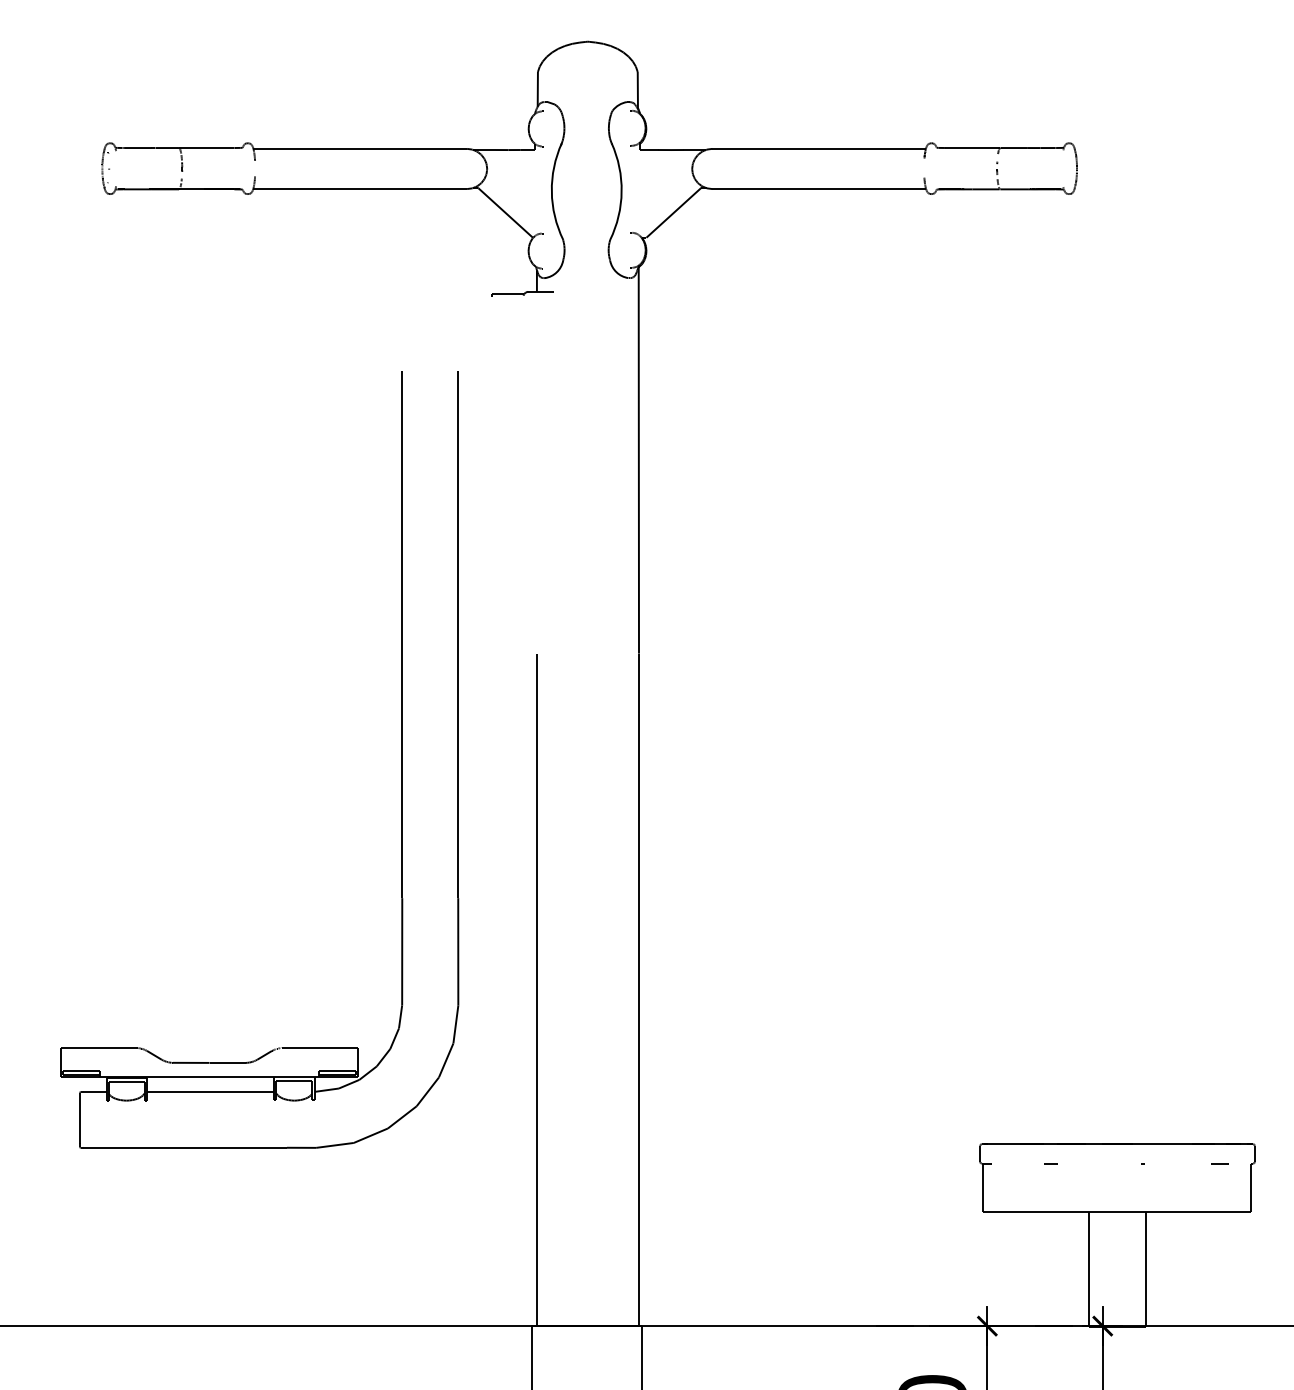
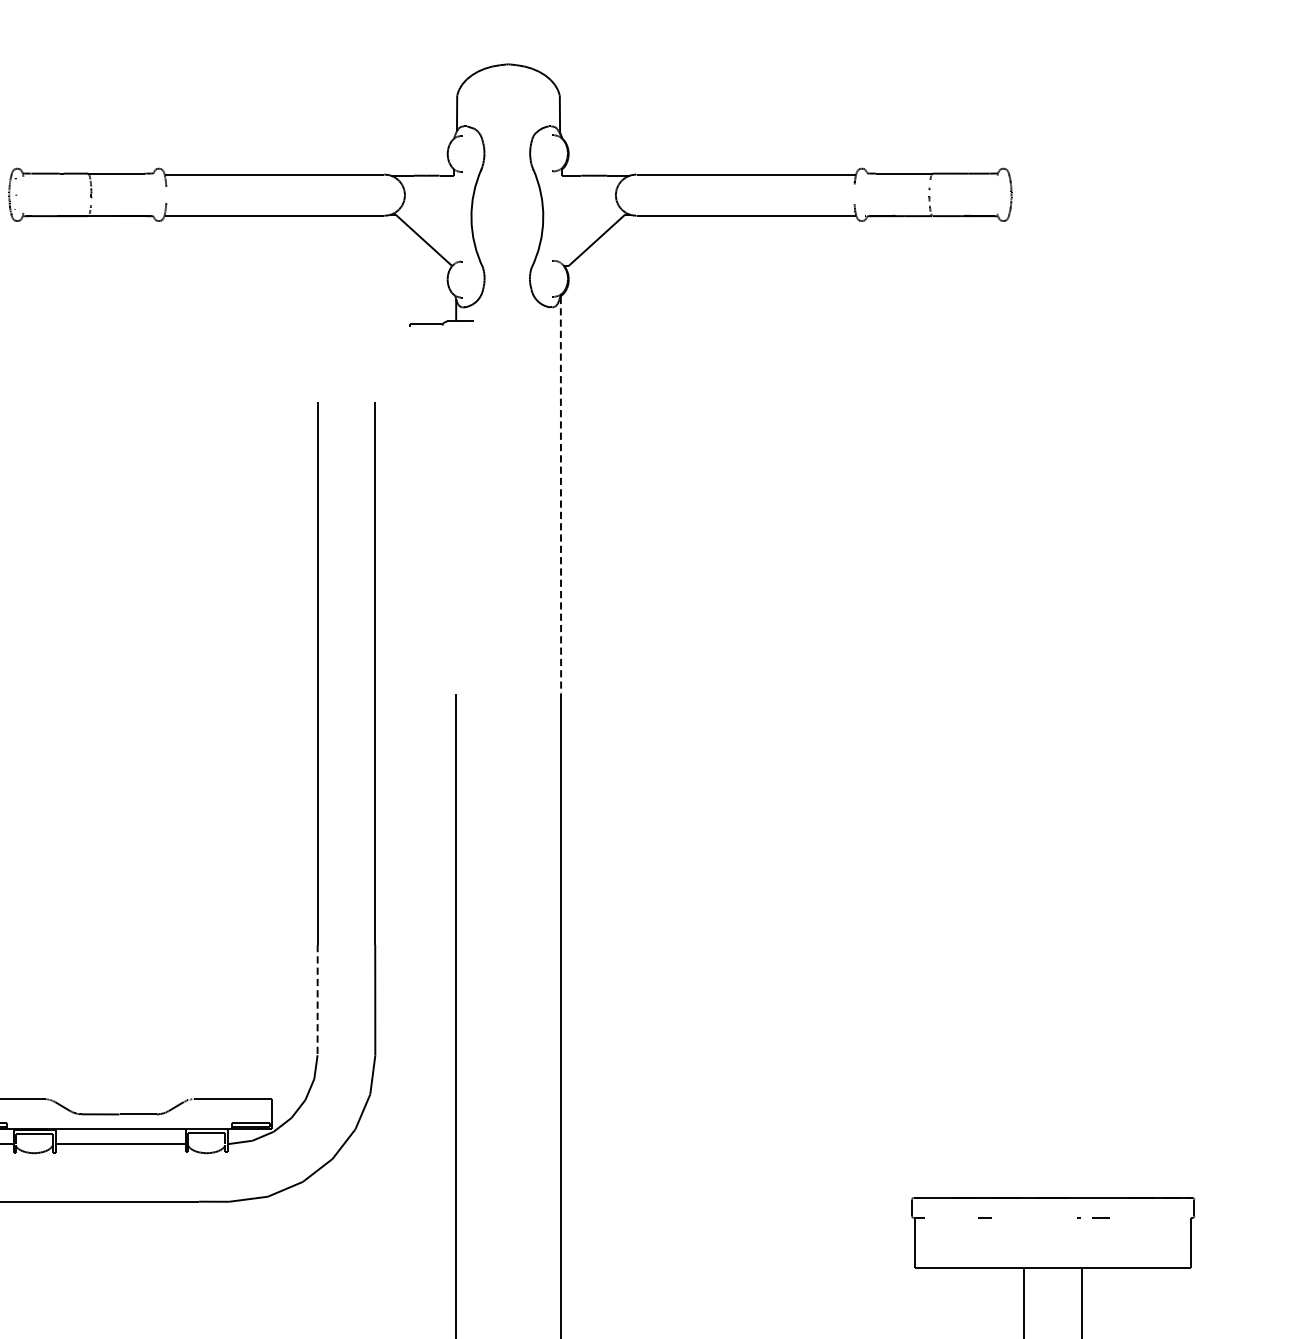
line: (638, 460) -> (560, 494), solid -> dashed
line: (402, 951) -> (317, 999), solid -> dashed
line: (1219, 1163) -> (1100, 1217), moved

